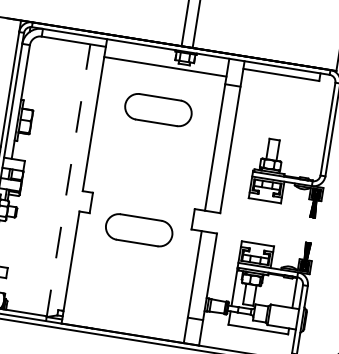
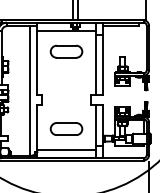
line: (69, 183) -> (30, 92), dashed -> solid
part: (139, 229) -> (66, 128), moved
line: (125, 315) -> (66, 149), added

